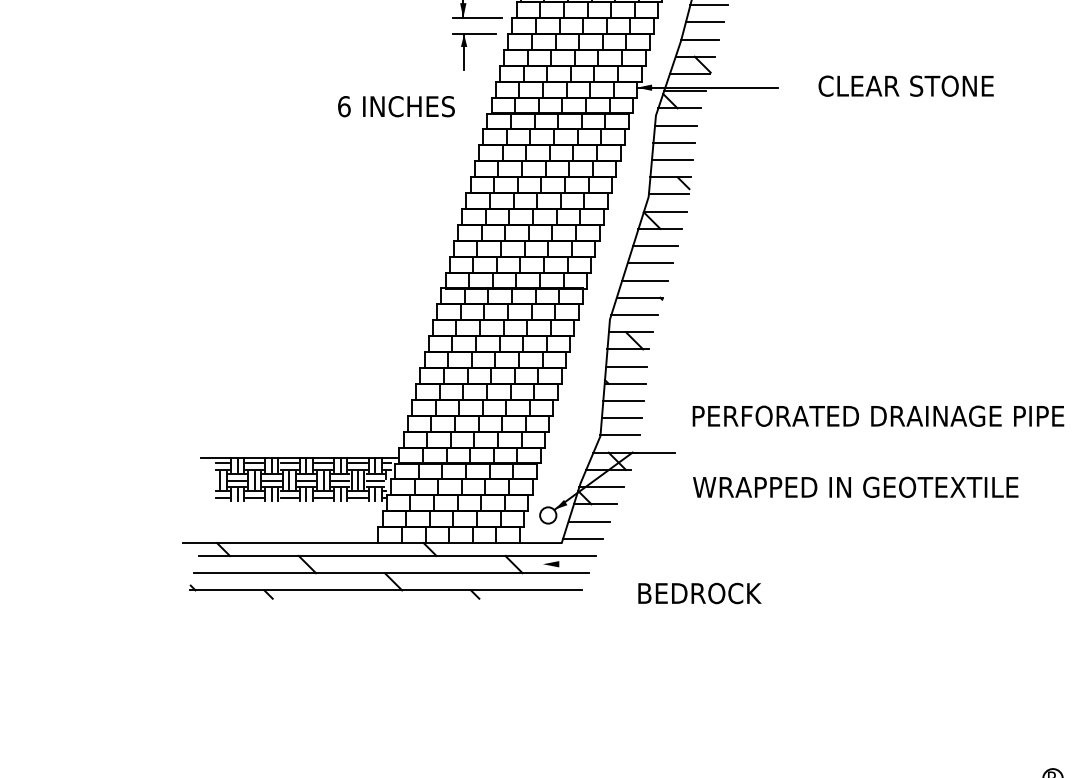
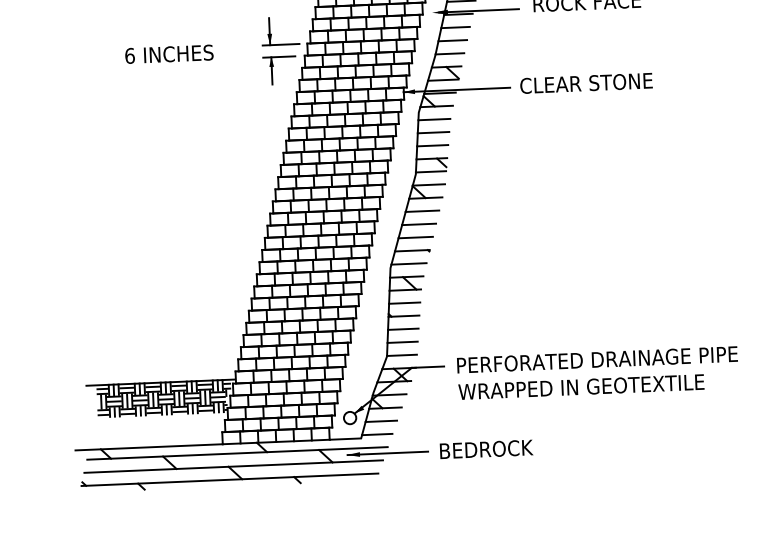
text: (905, 85) -> (585, 82), moved
text: (396, 106) -> (169, 54), moved
text: (878, 415) -> (597, 359), moved
line: (595, 564) -> (387, 453), added
text: (699, 593) -> (486, 449), moved

